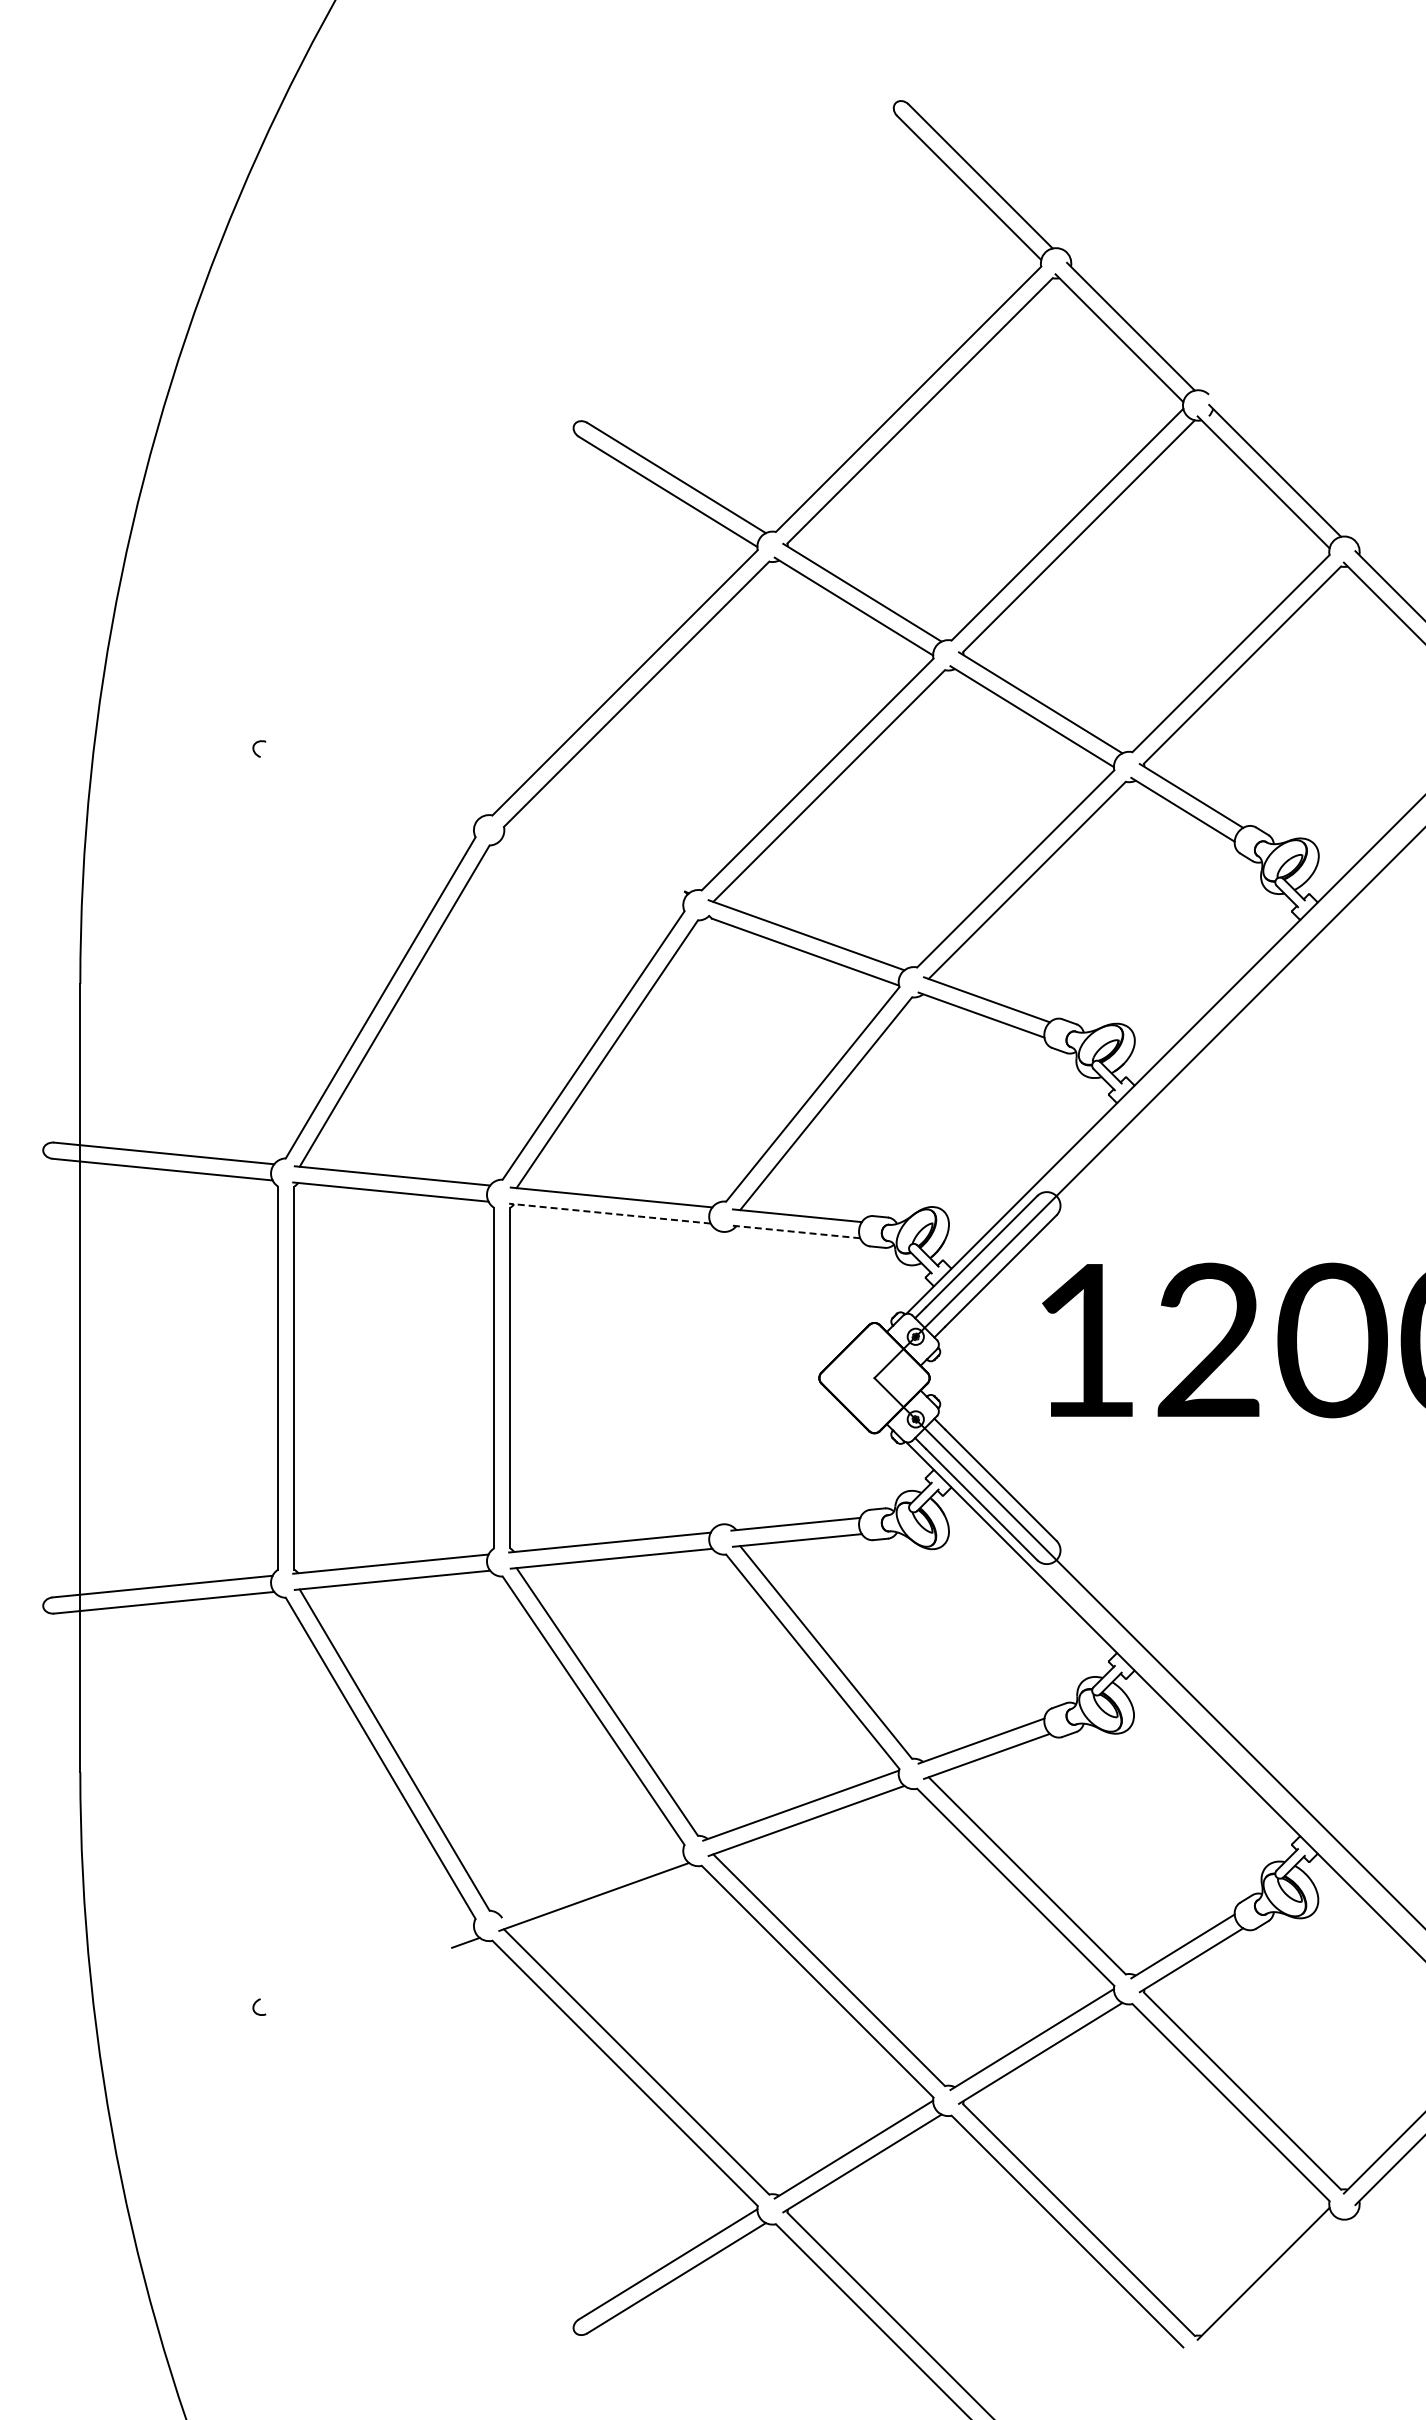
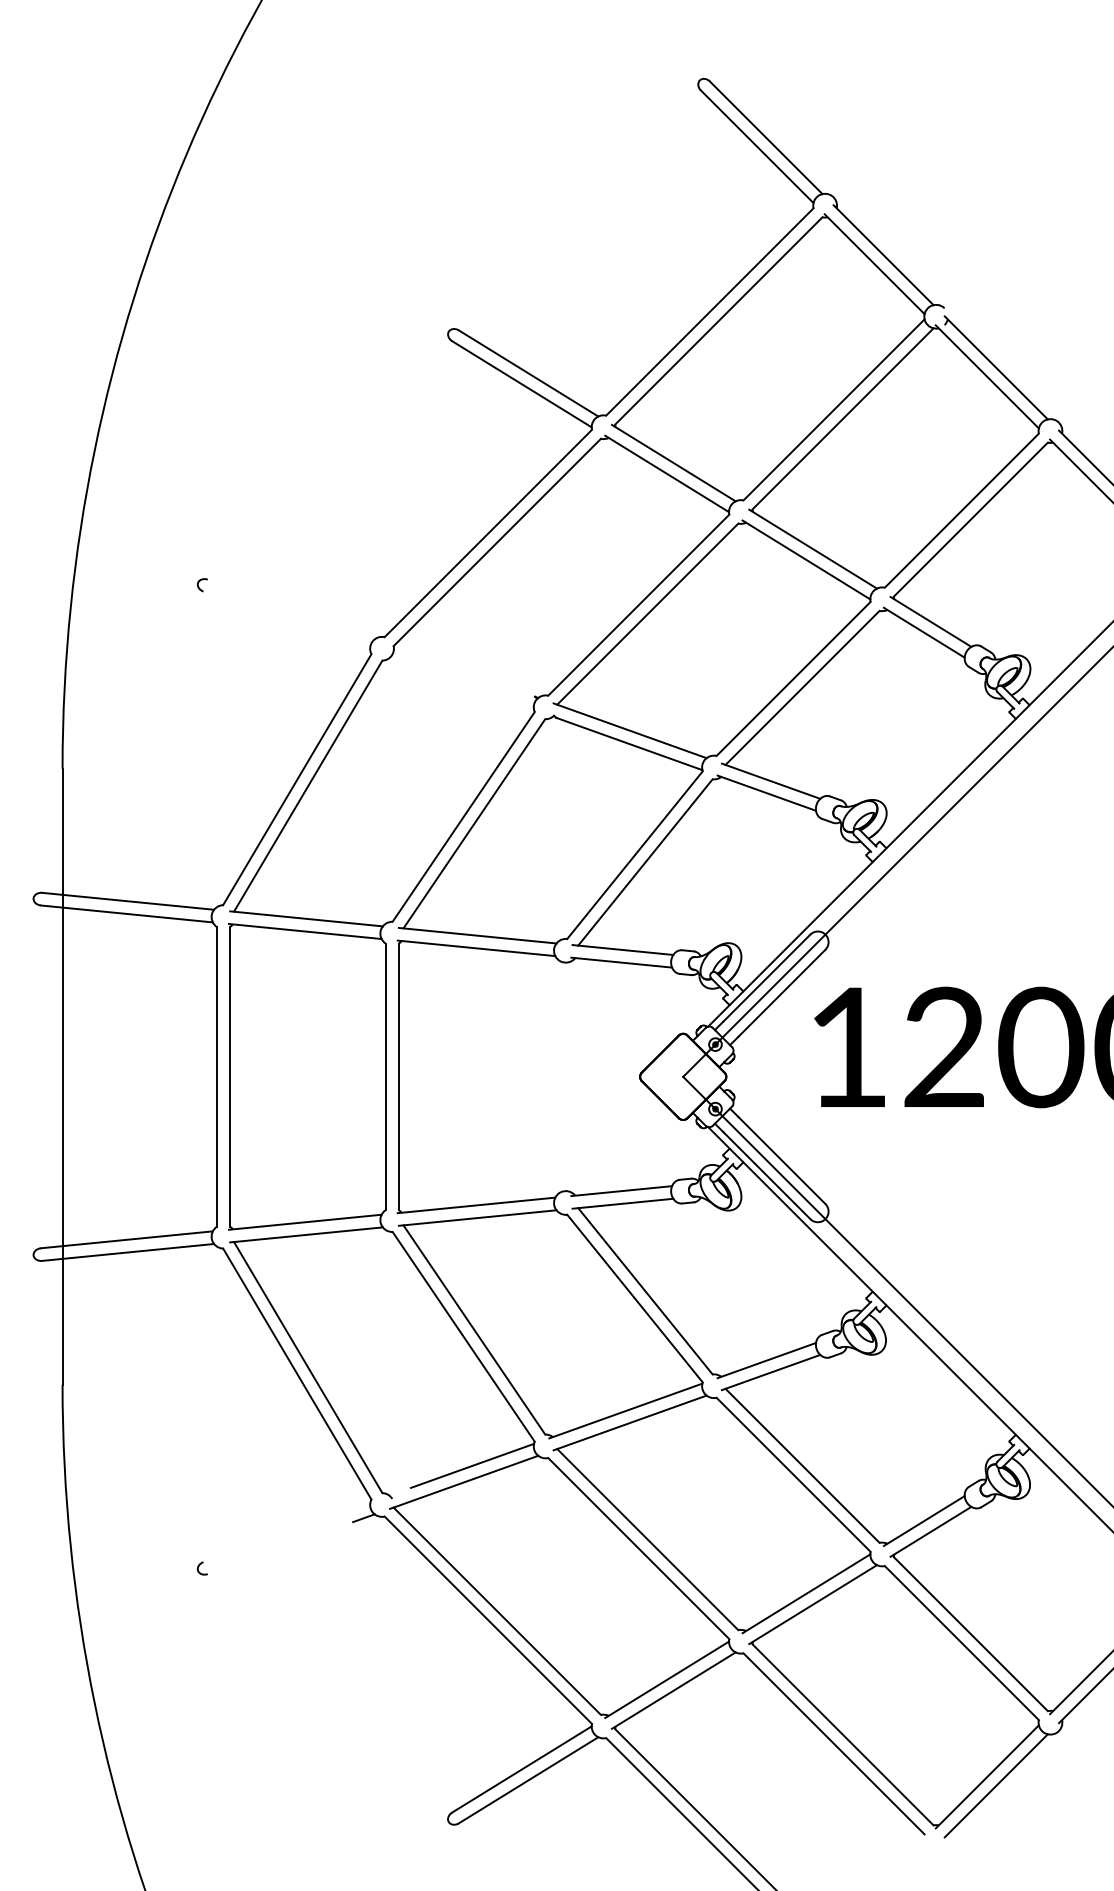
line: (609, 1213) -> (476, 948), dashed -> solid
line: (795, 1231) -> (621, 962), dashed -> solid
line: (604, 1875) -> (472, 1465), added
line: (1275, 2285) -> (996, 1786), added

